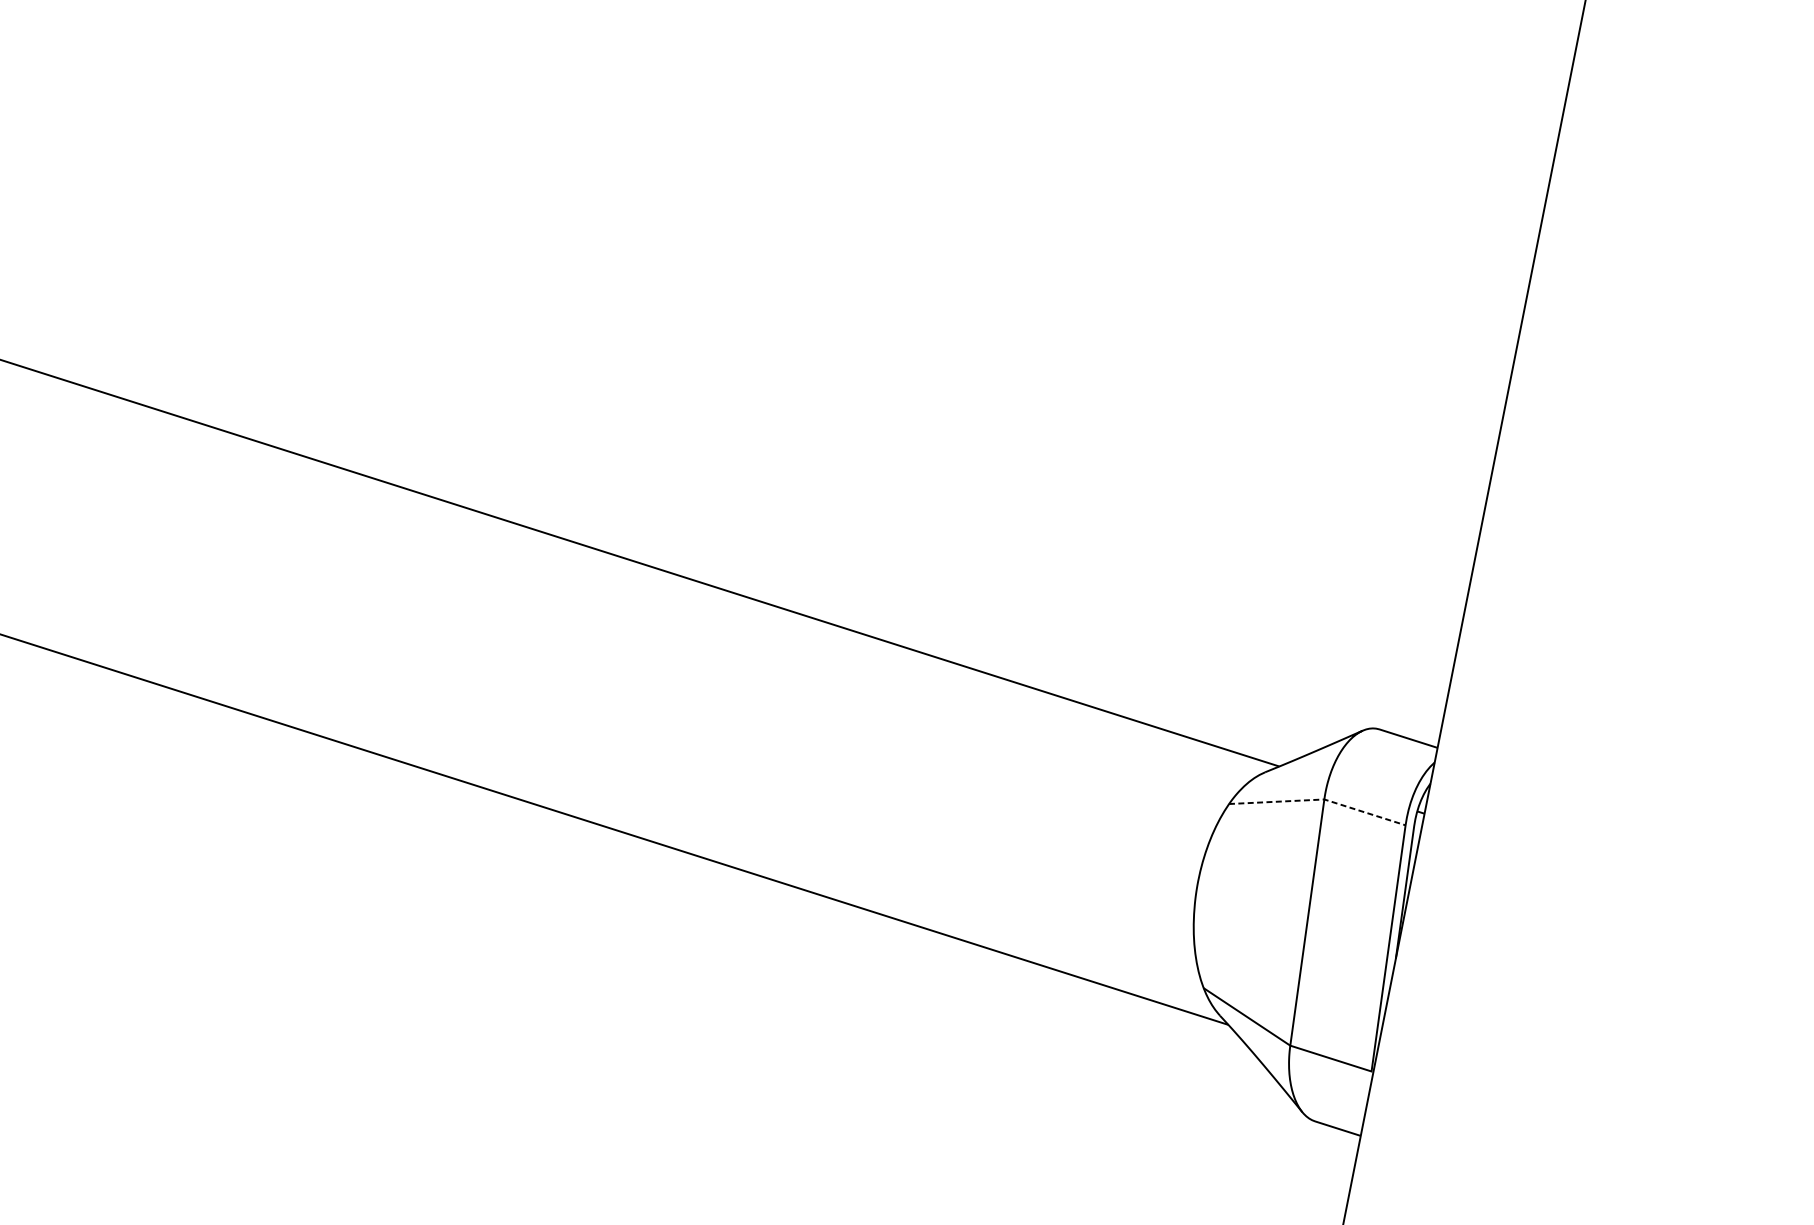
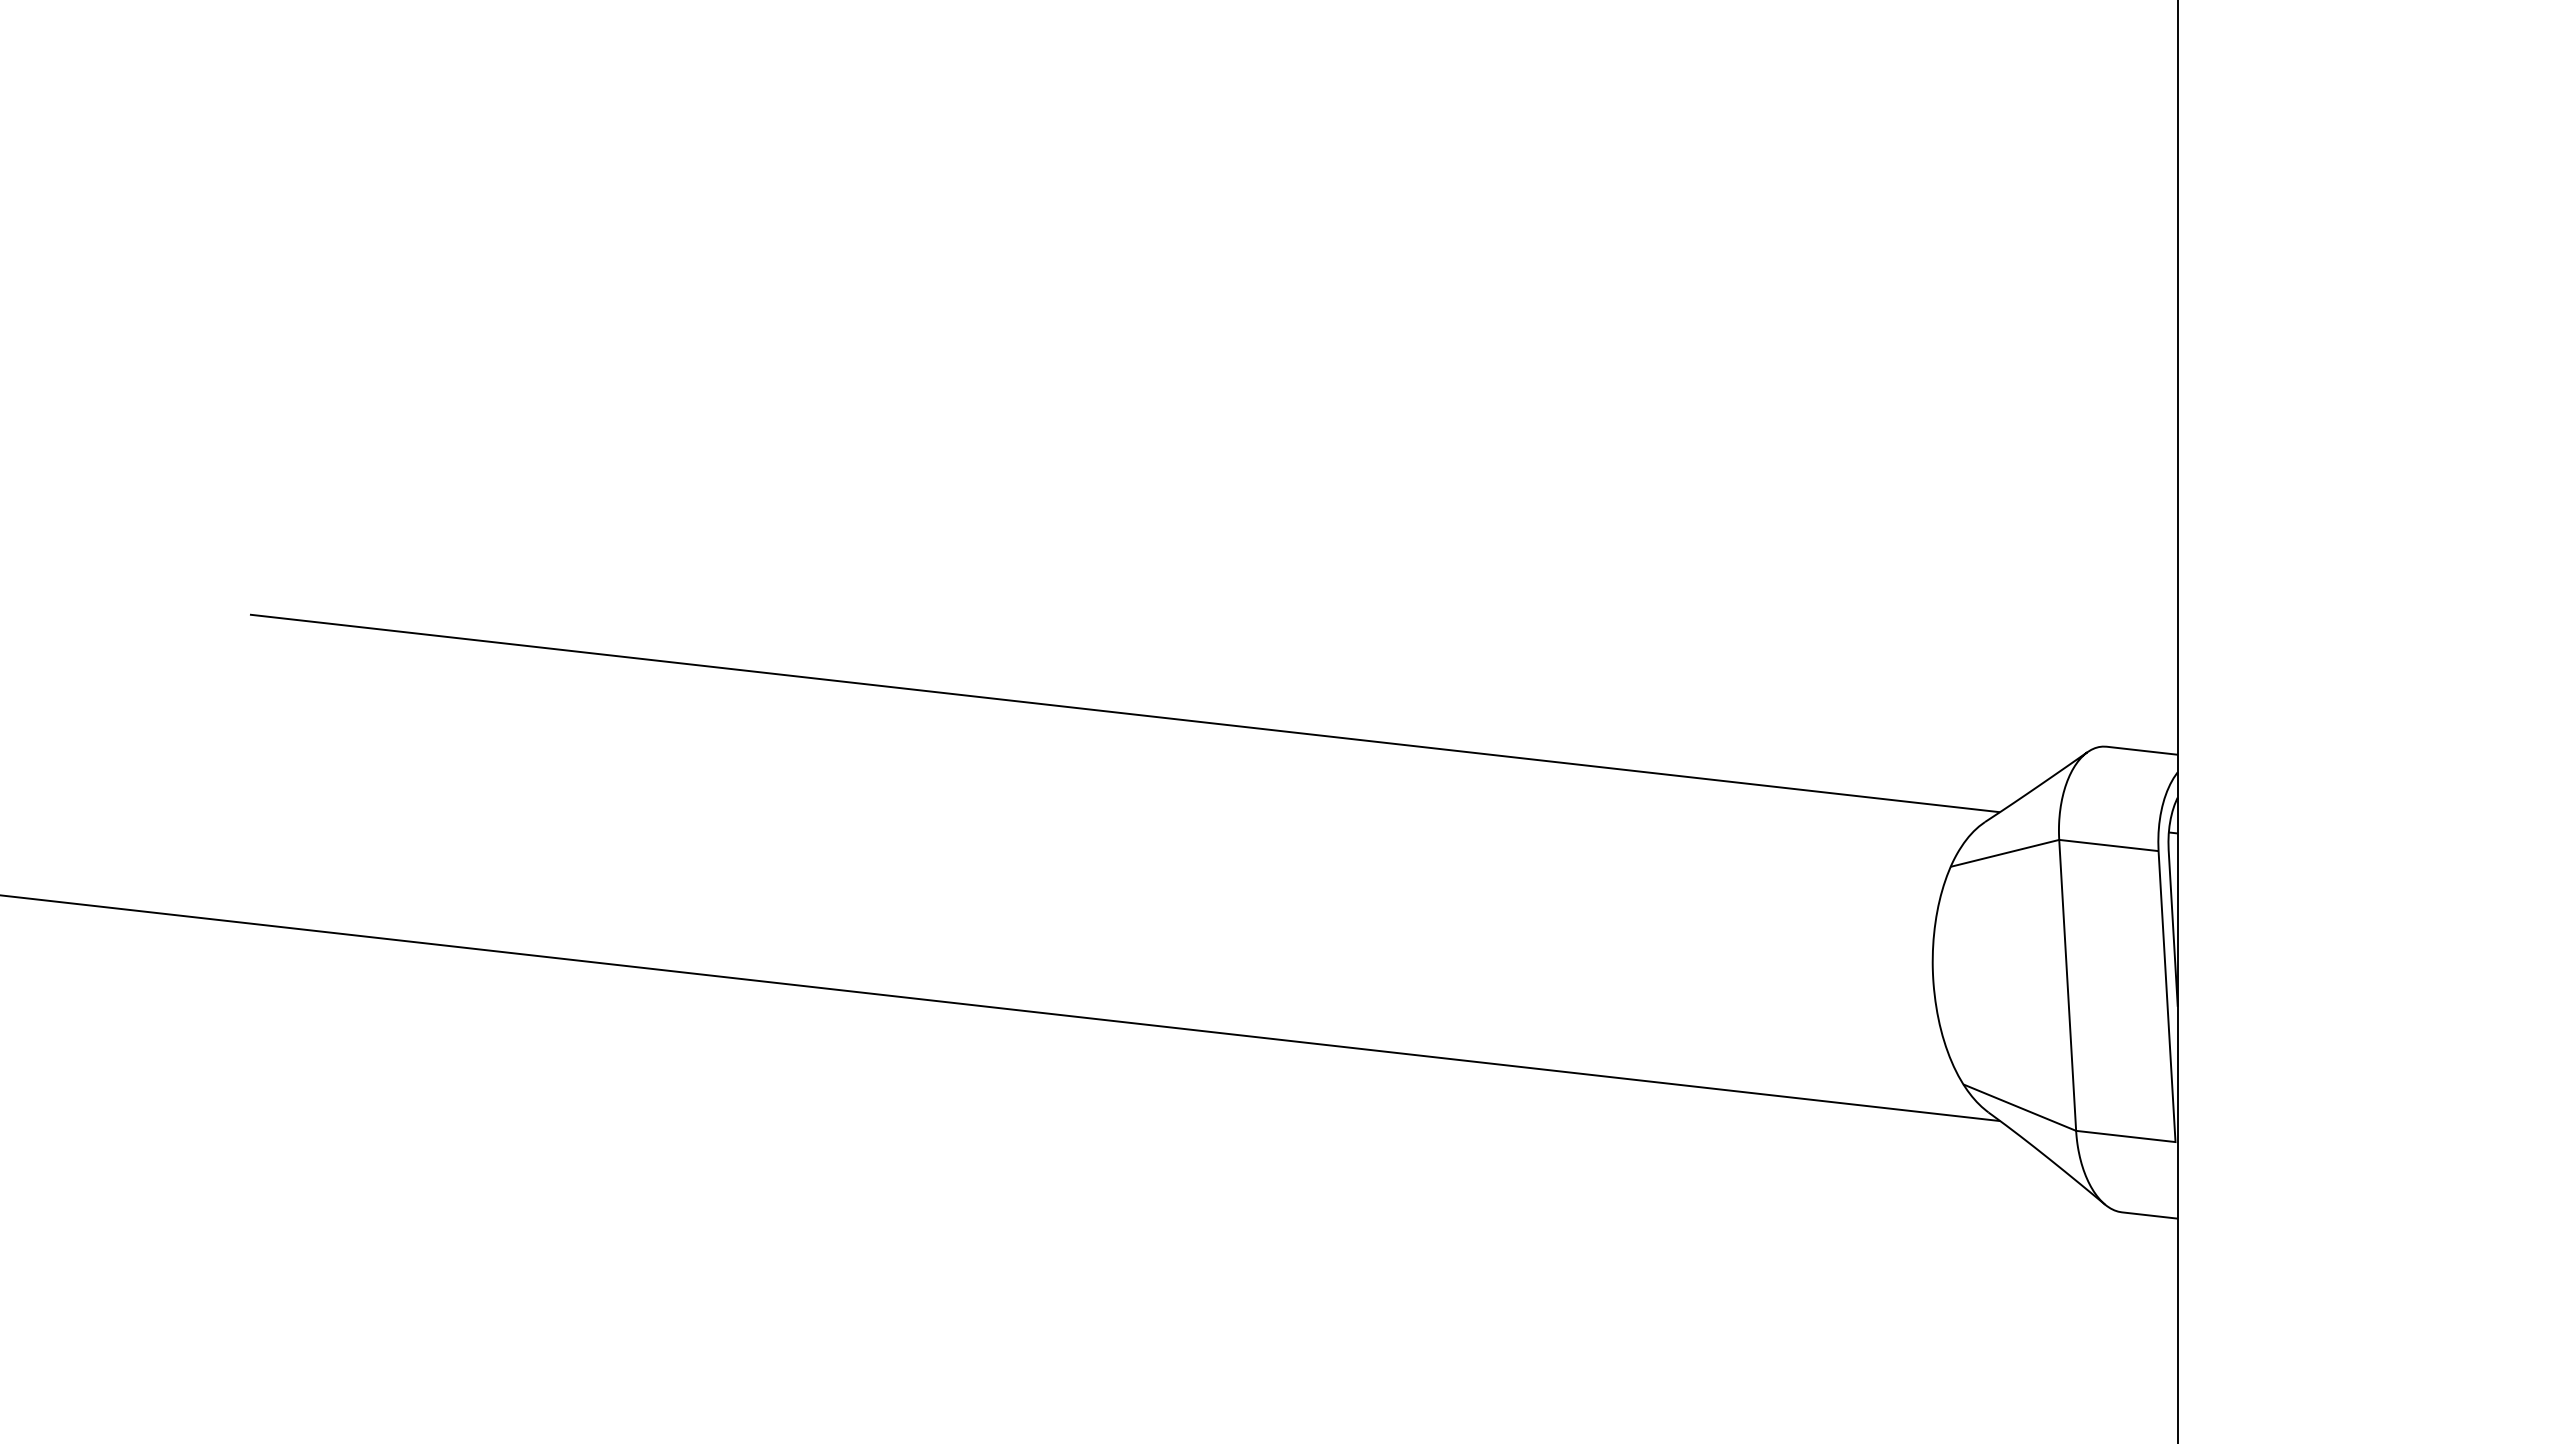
line: (1320, 800) -> (2054, 841), dashed -> solid

